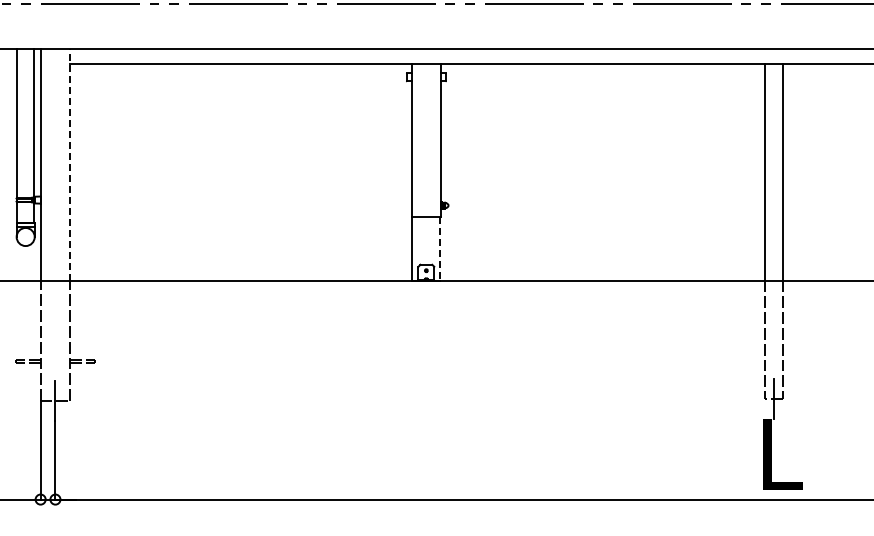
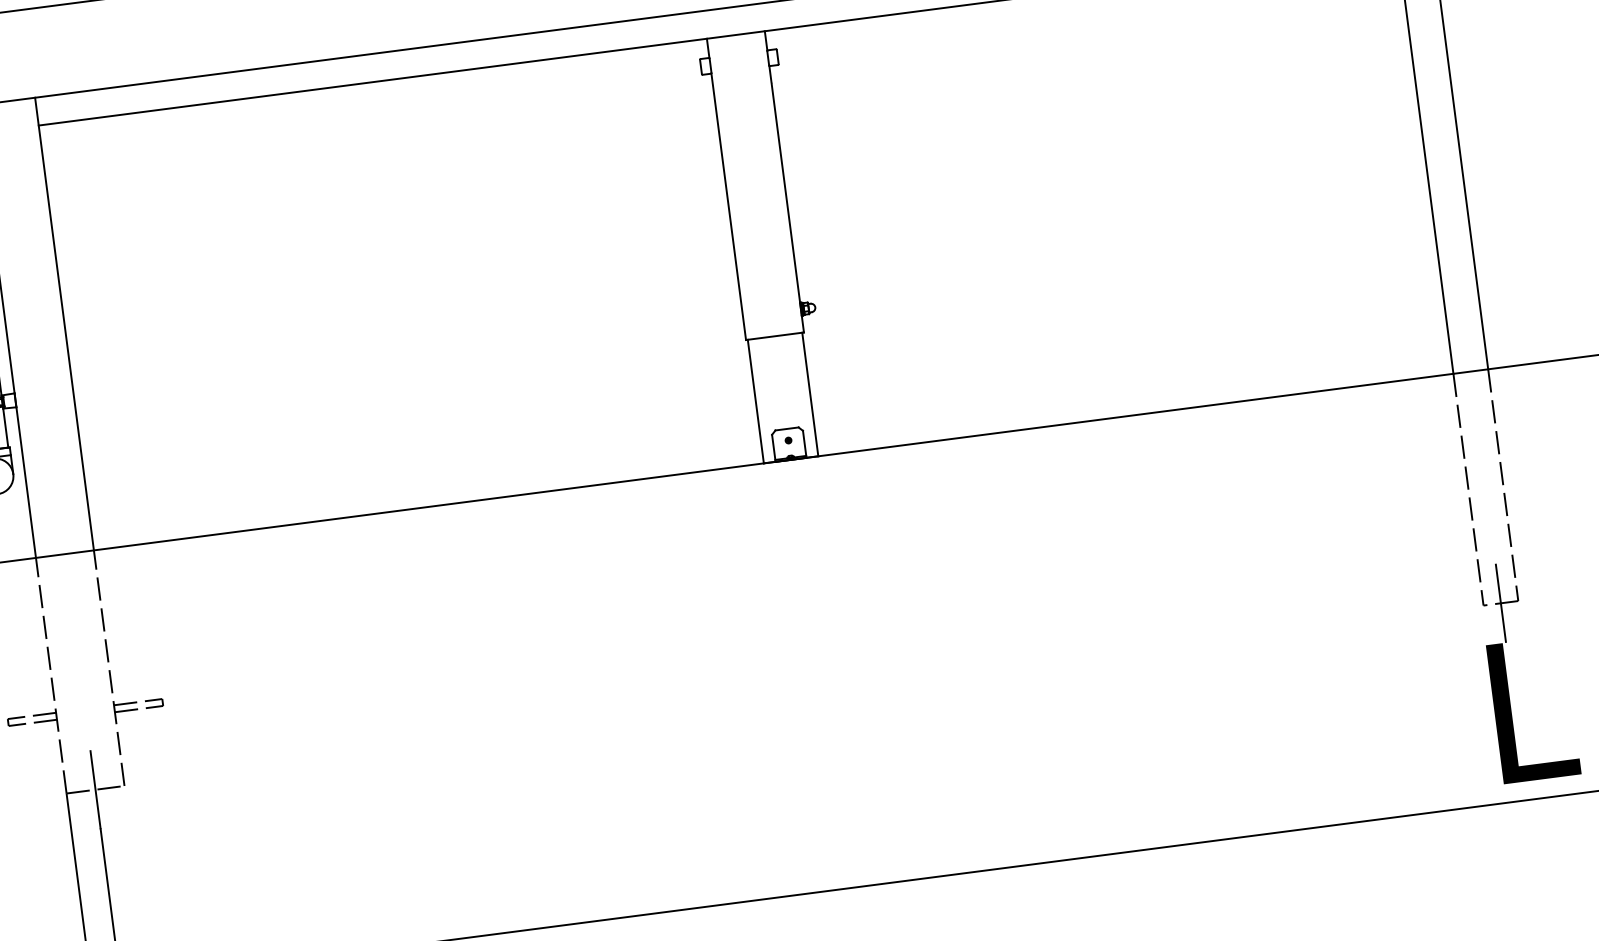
line: (70, 164) -> (64, 323), dashed -> solid
line: (440, 249) -> (810, 395), dashed -> solid

